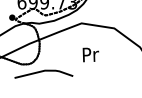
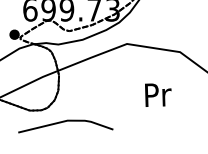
text: (90, 54) -> (157, 94), moved

